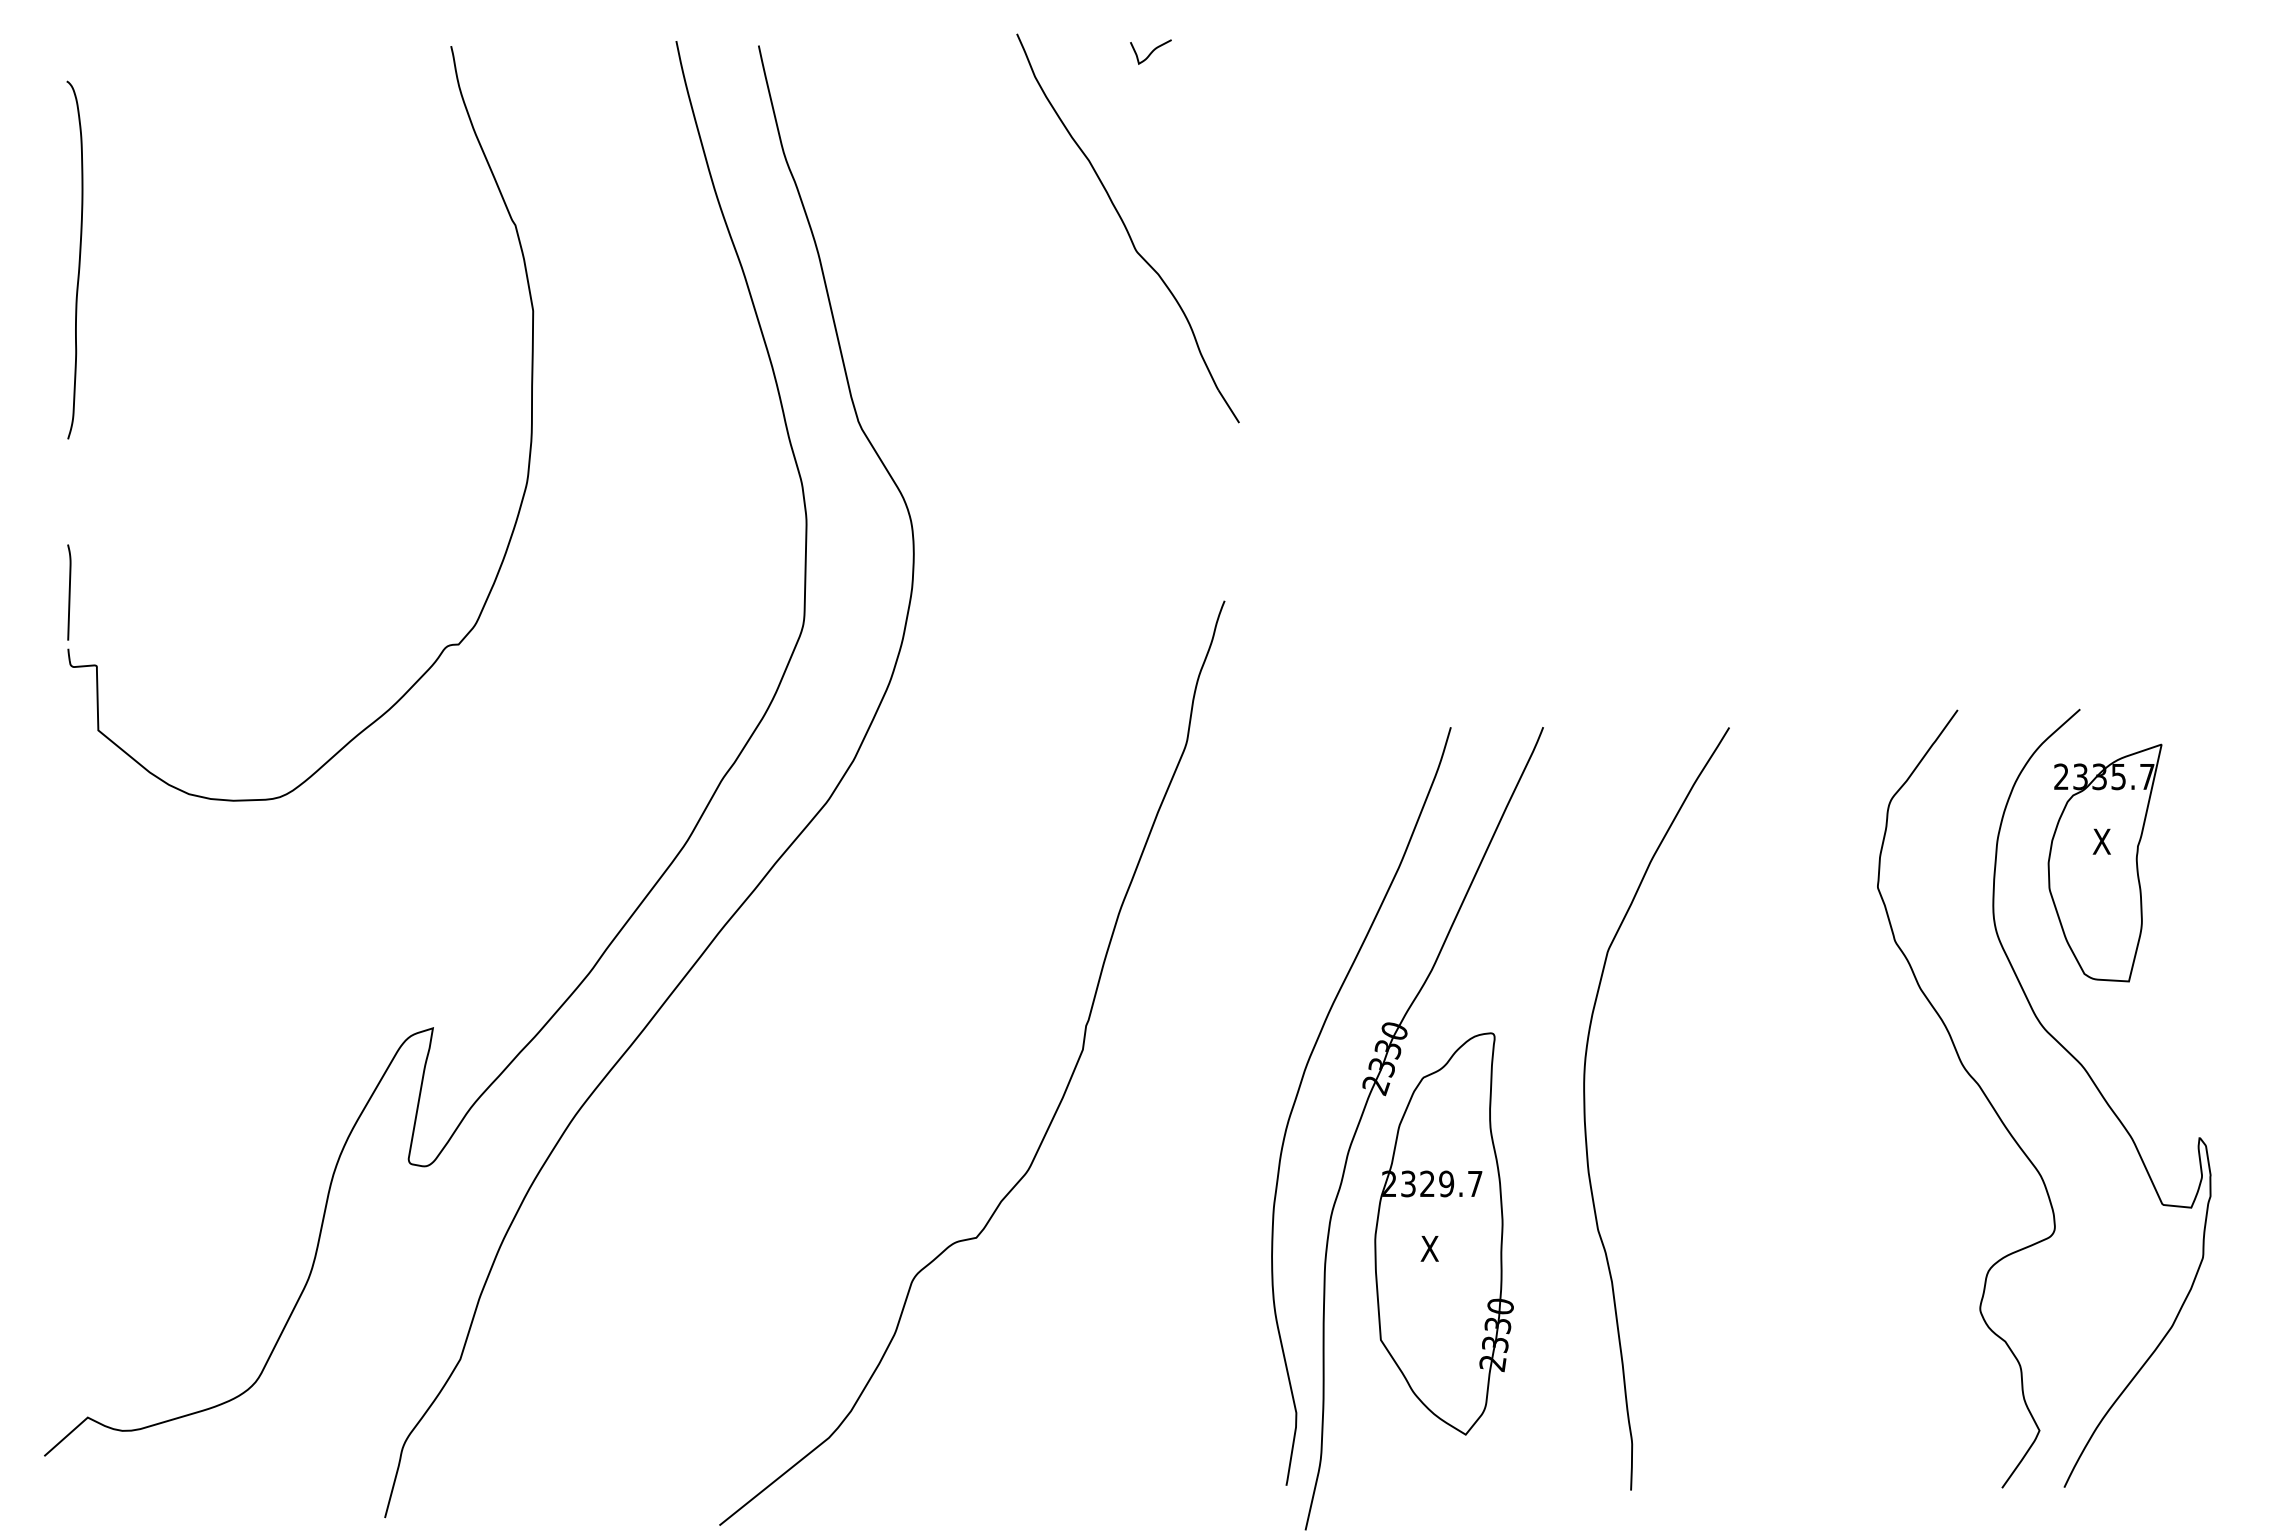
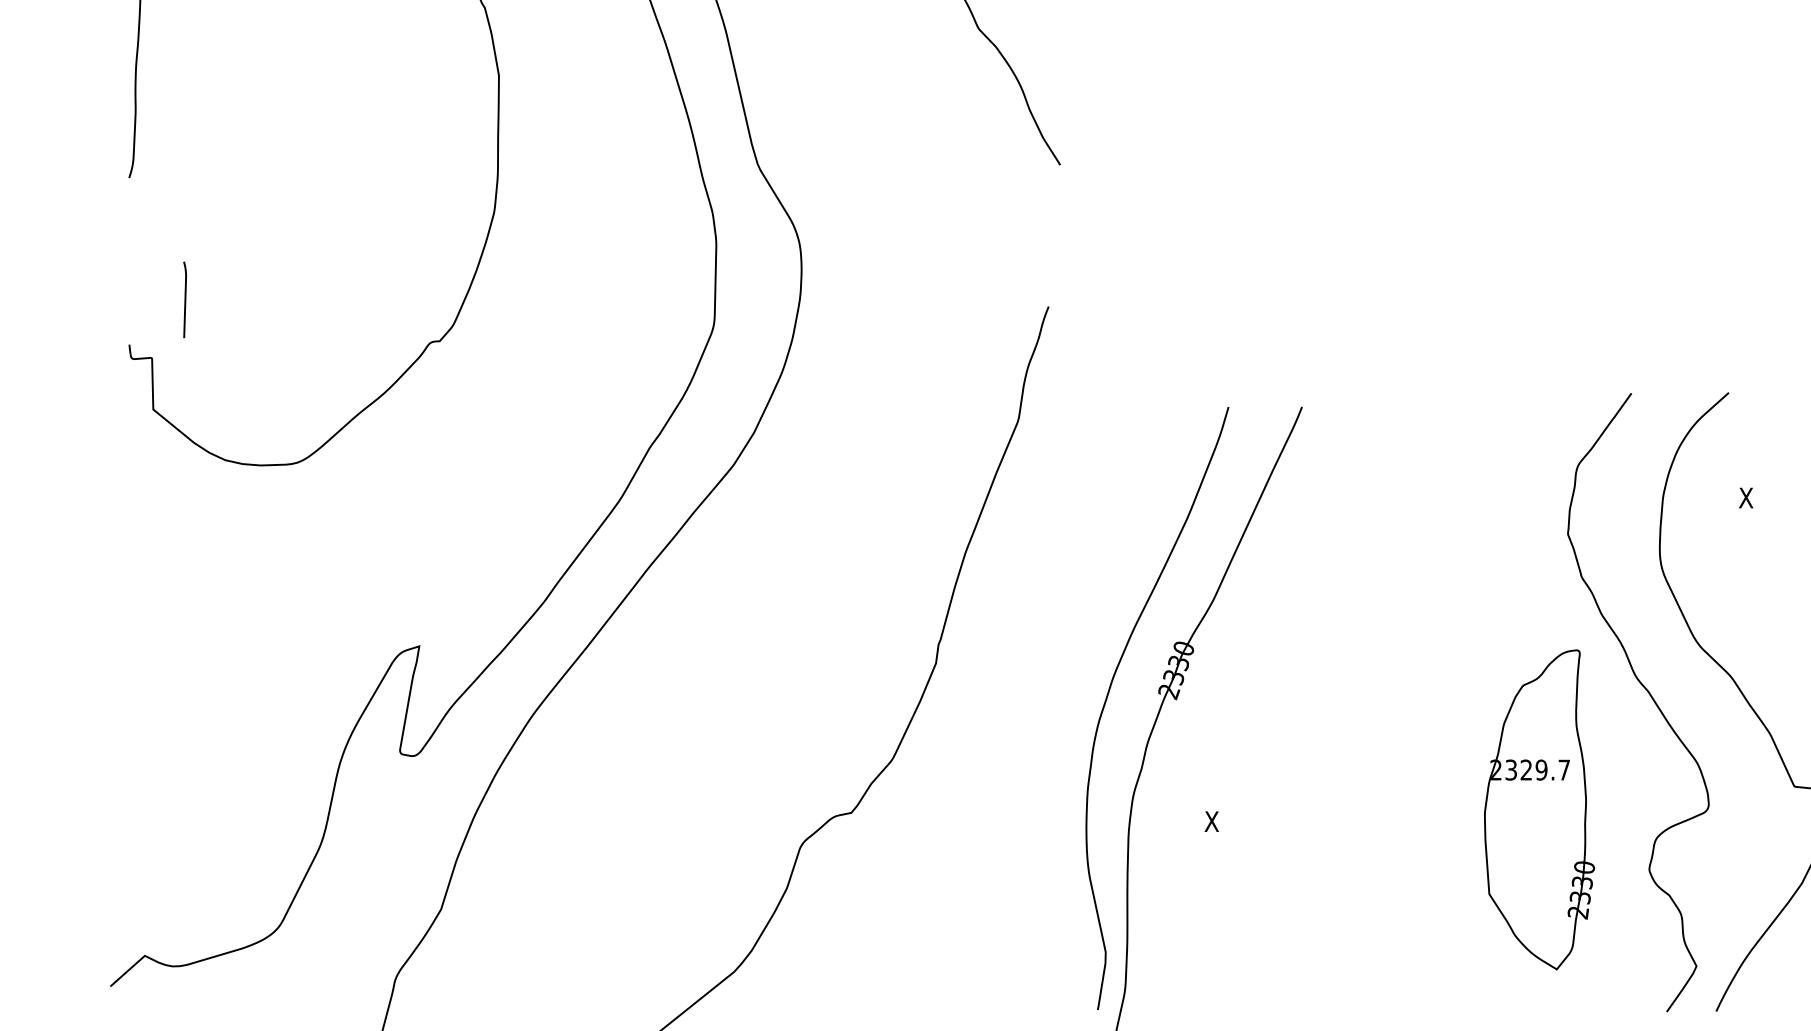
curve: (69, 592) -> (185, 299), moved
part: (2104, 862) -> (1748, 514), removed
curve: (1585, 1108) -> (1335, 710), removed
part: (1443, 1233) -> (1539, 809), moved

